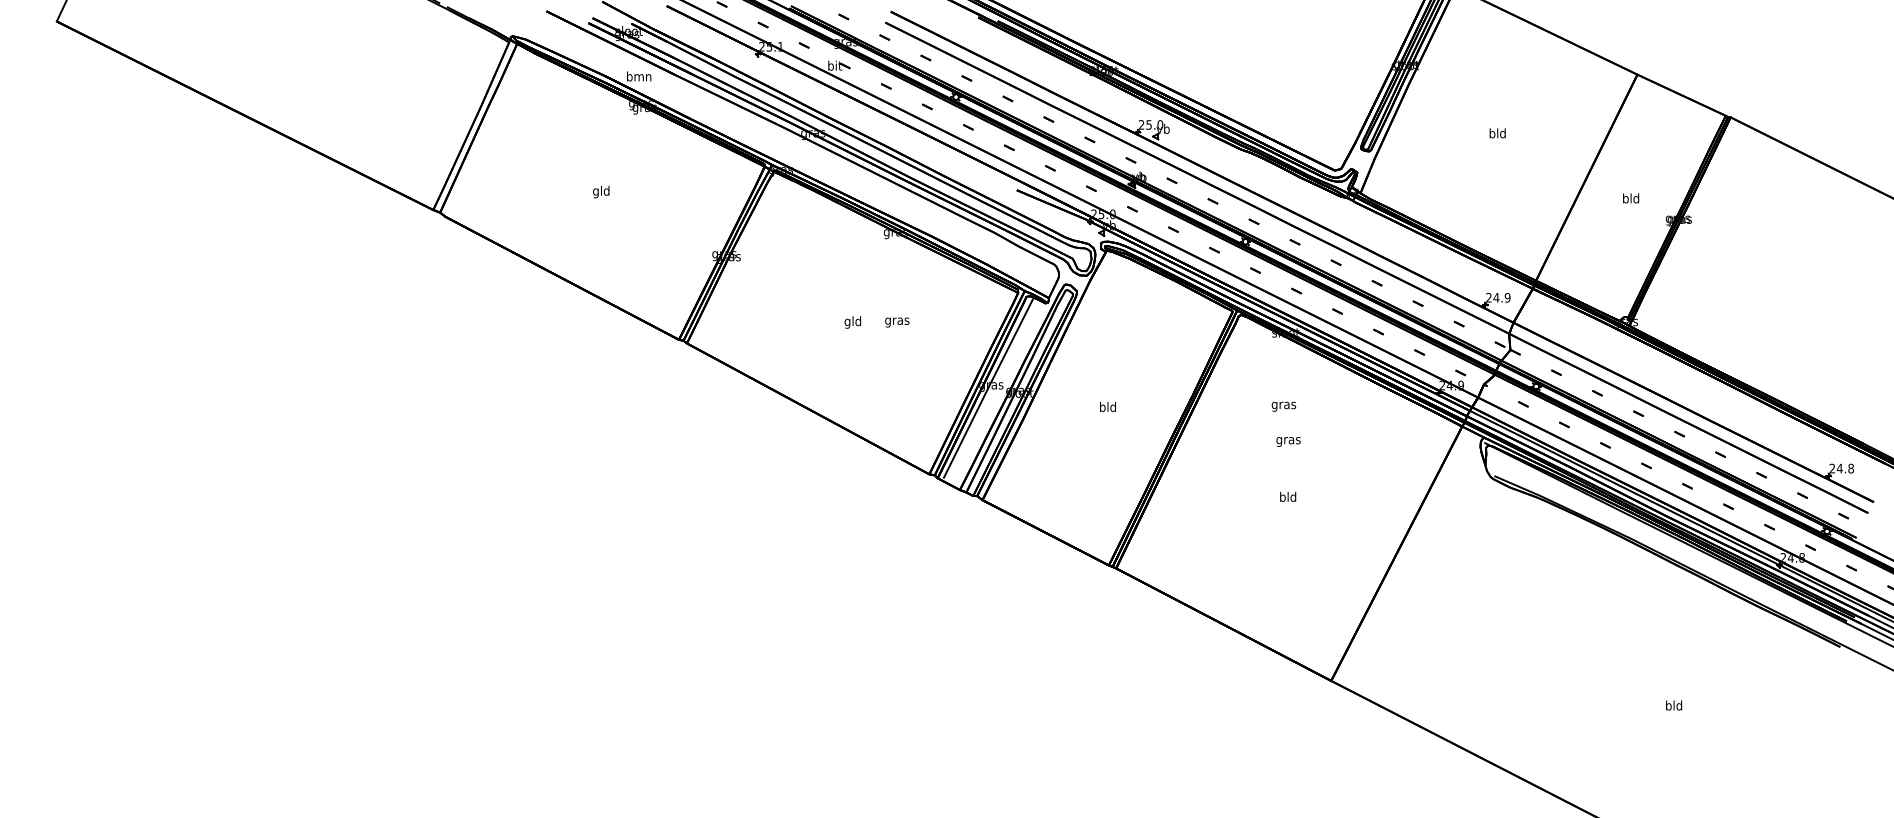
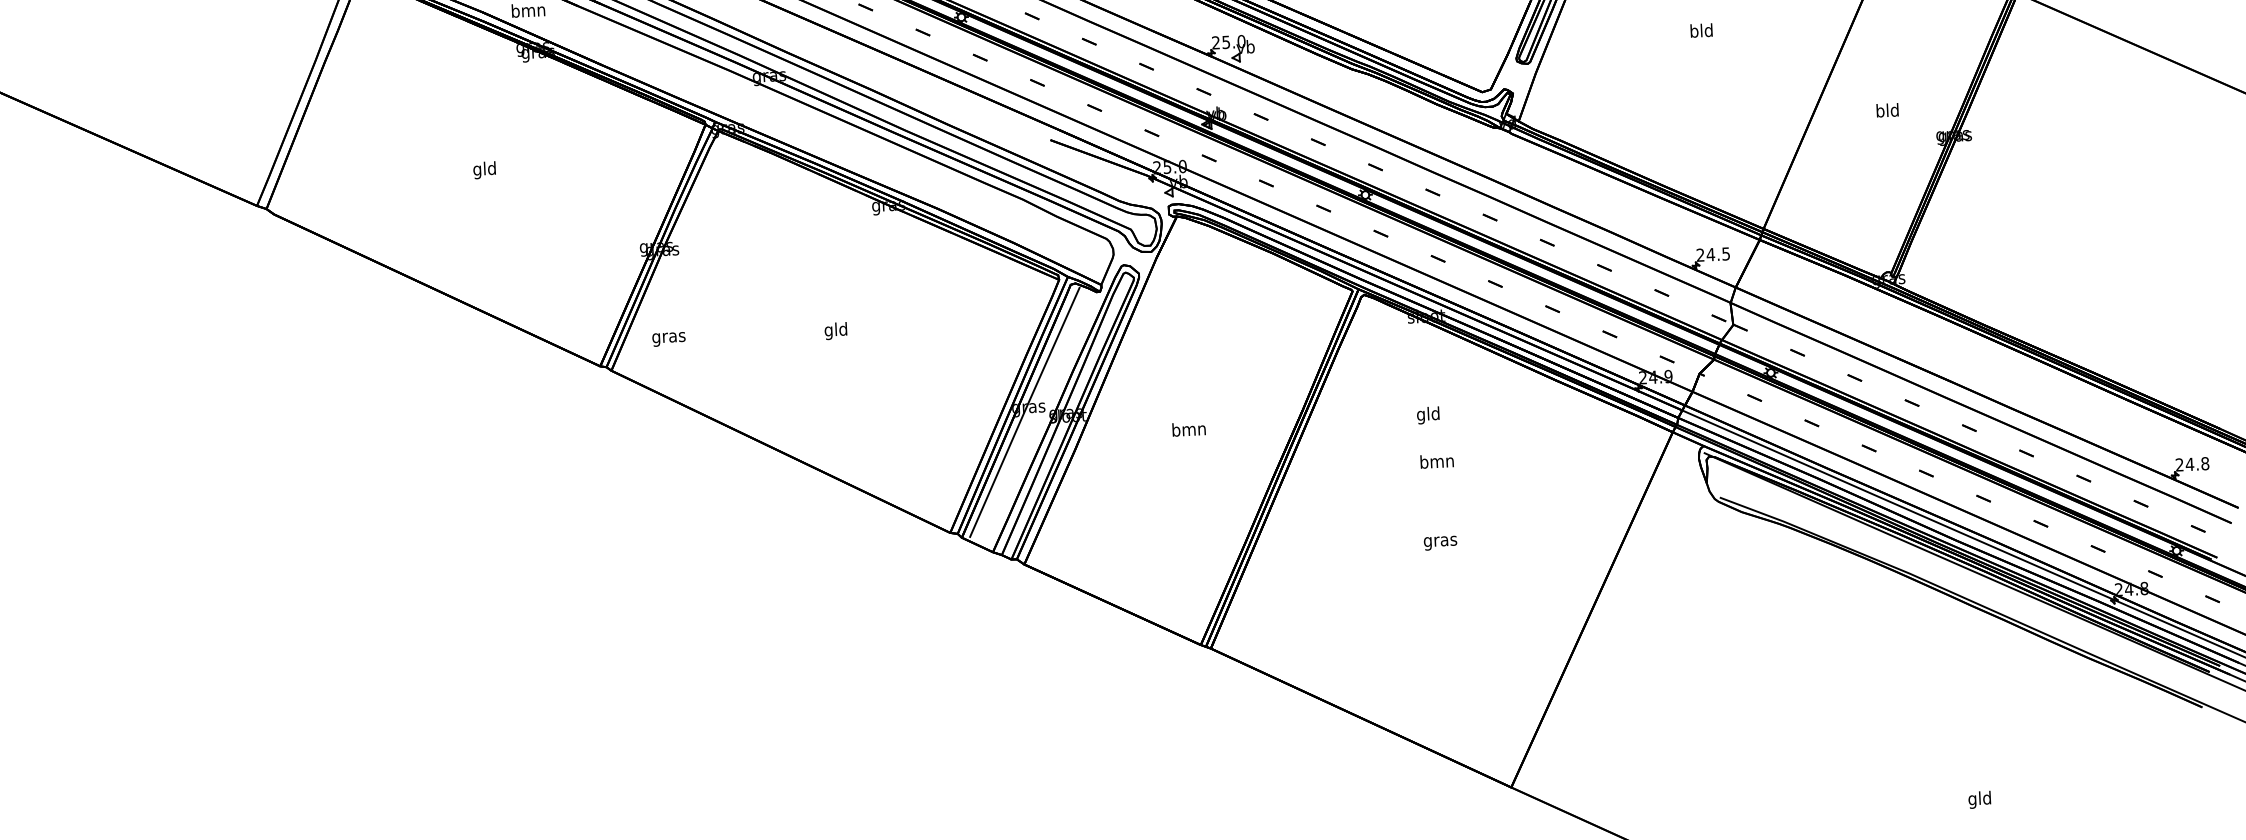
text: (1507, 297) -> (1725, 253), 24.9 -> 24.5
text: (897, 322) -> (669, 339), moved
text: (1283, 405) -> (1427, 415), gras -> gld
text: (1107, 406) -> (1188, 428), bld -> bmn
text: (1288, 440) -> (1437, 462), gras -> bmn
text: (1288, 497) -> (1440, 540), bld -> gras
text: (1668, 706) -> (1972, 799), bld -> gld

